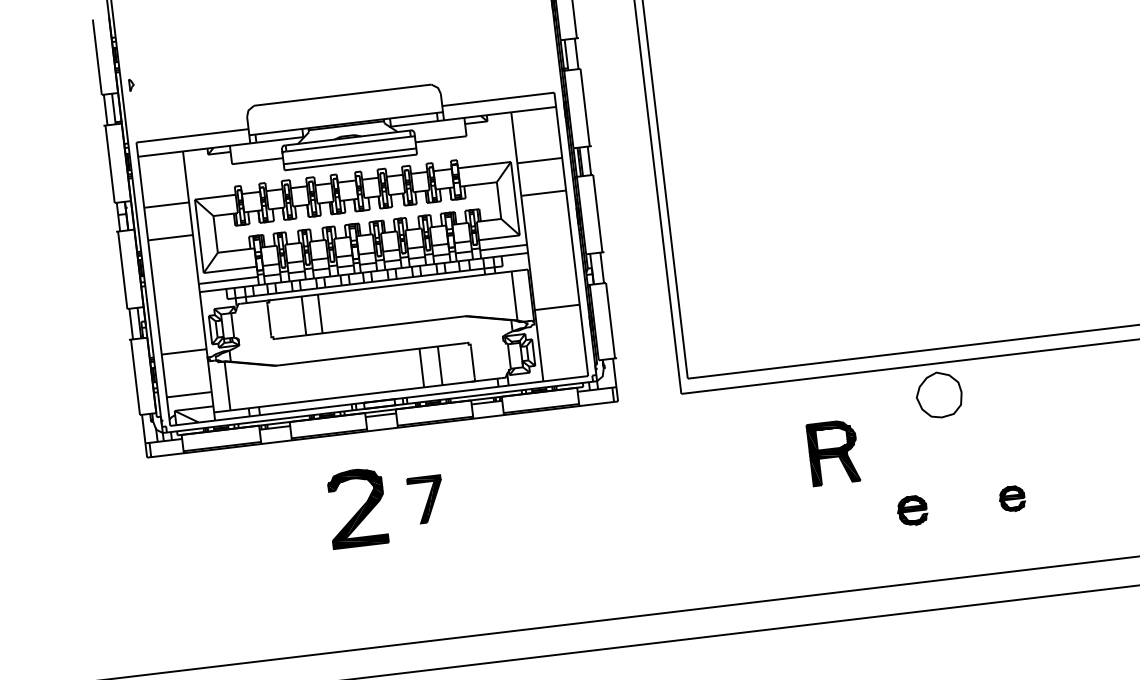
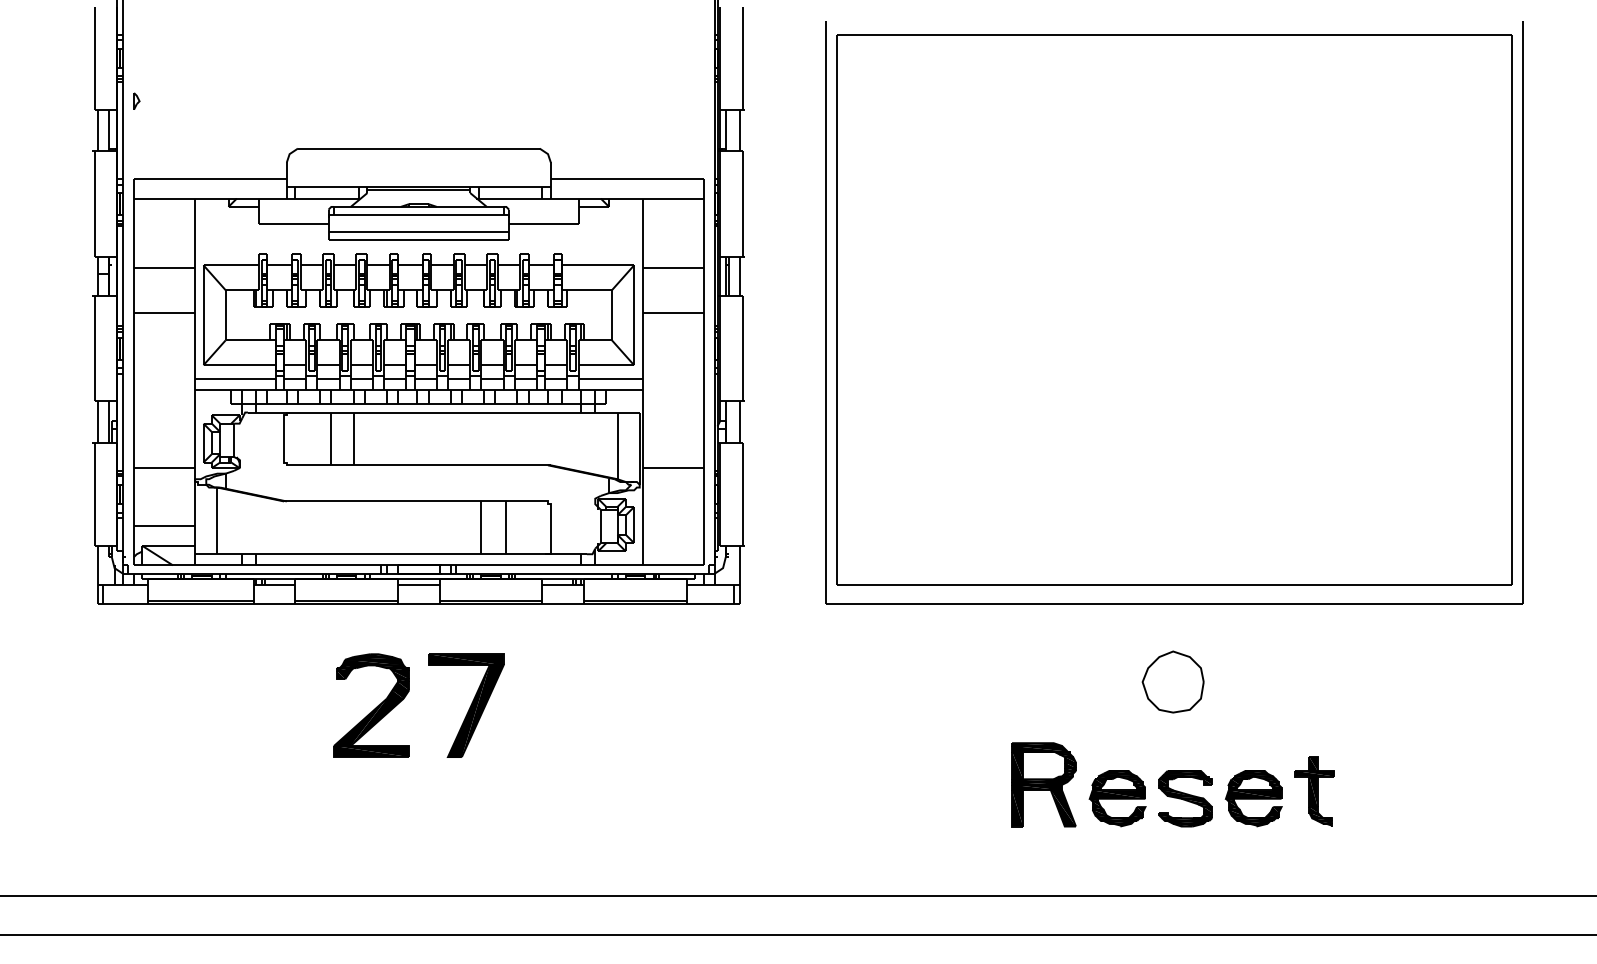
part: (938, 394) -> (1172, 681), moved
part: (833, 452) -> (1043, 784), moved
part: (1056, 488) -> (1314, 791), added
part: (426, 499) -> (466, 705), size x1.67
part: (1012, 499) -> (1253, 798), size x1.67
part: (962, 505) -> (1185, 798), added
part: (912, 510) -> (1117, 798), size x1.43

